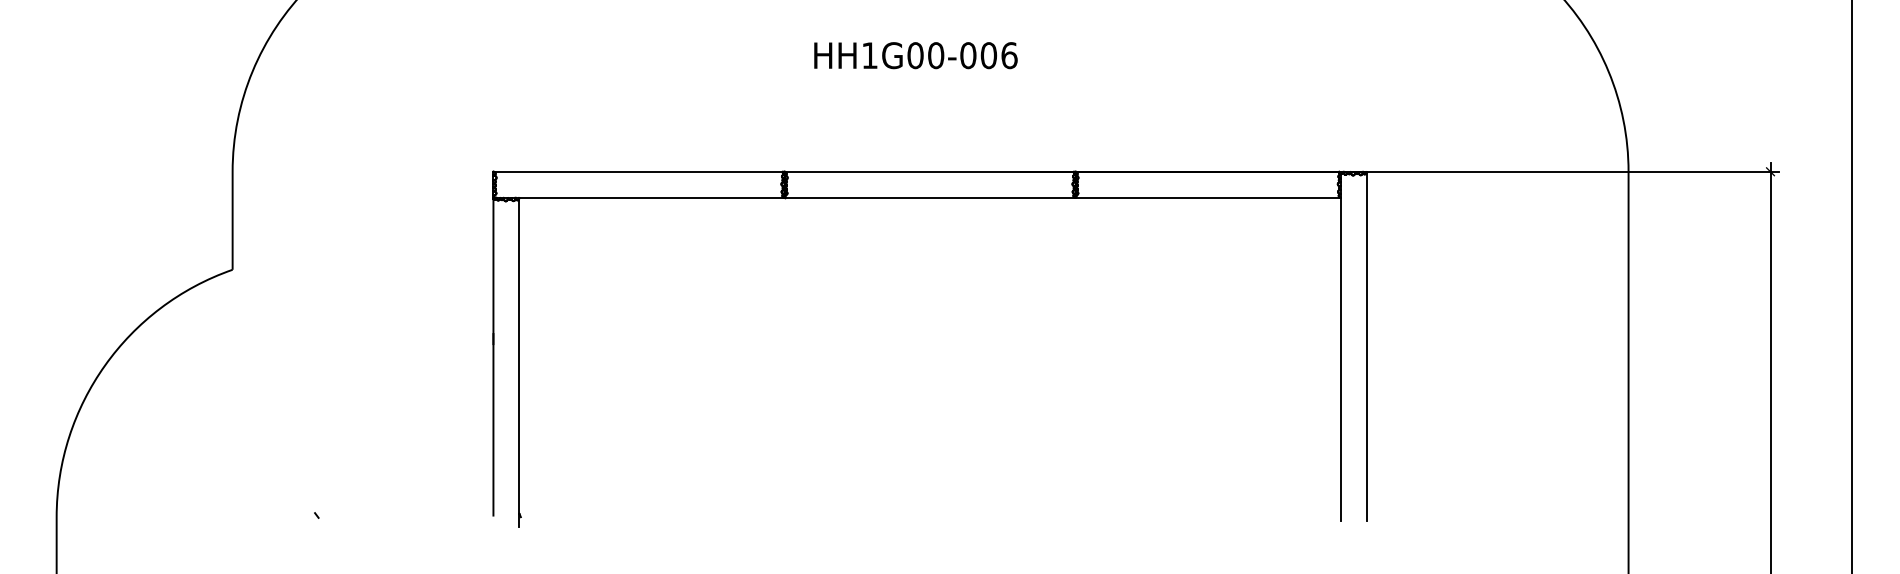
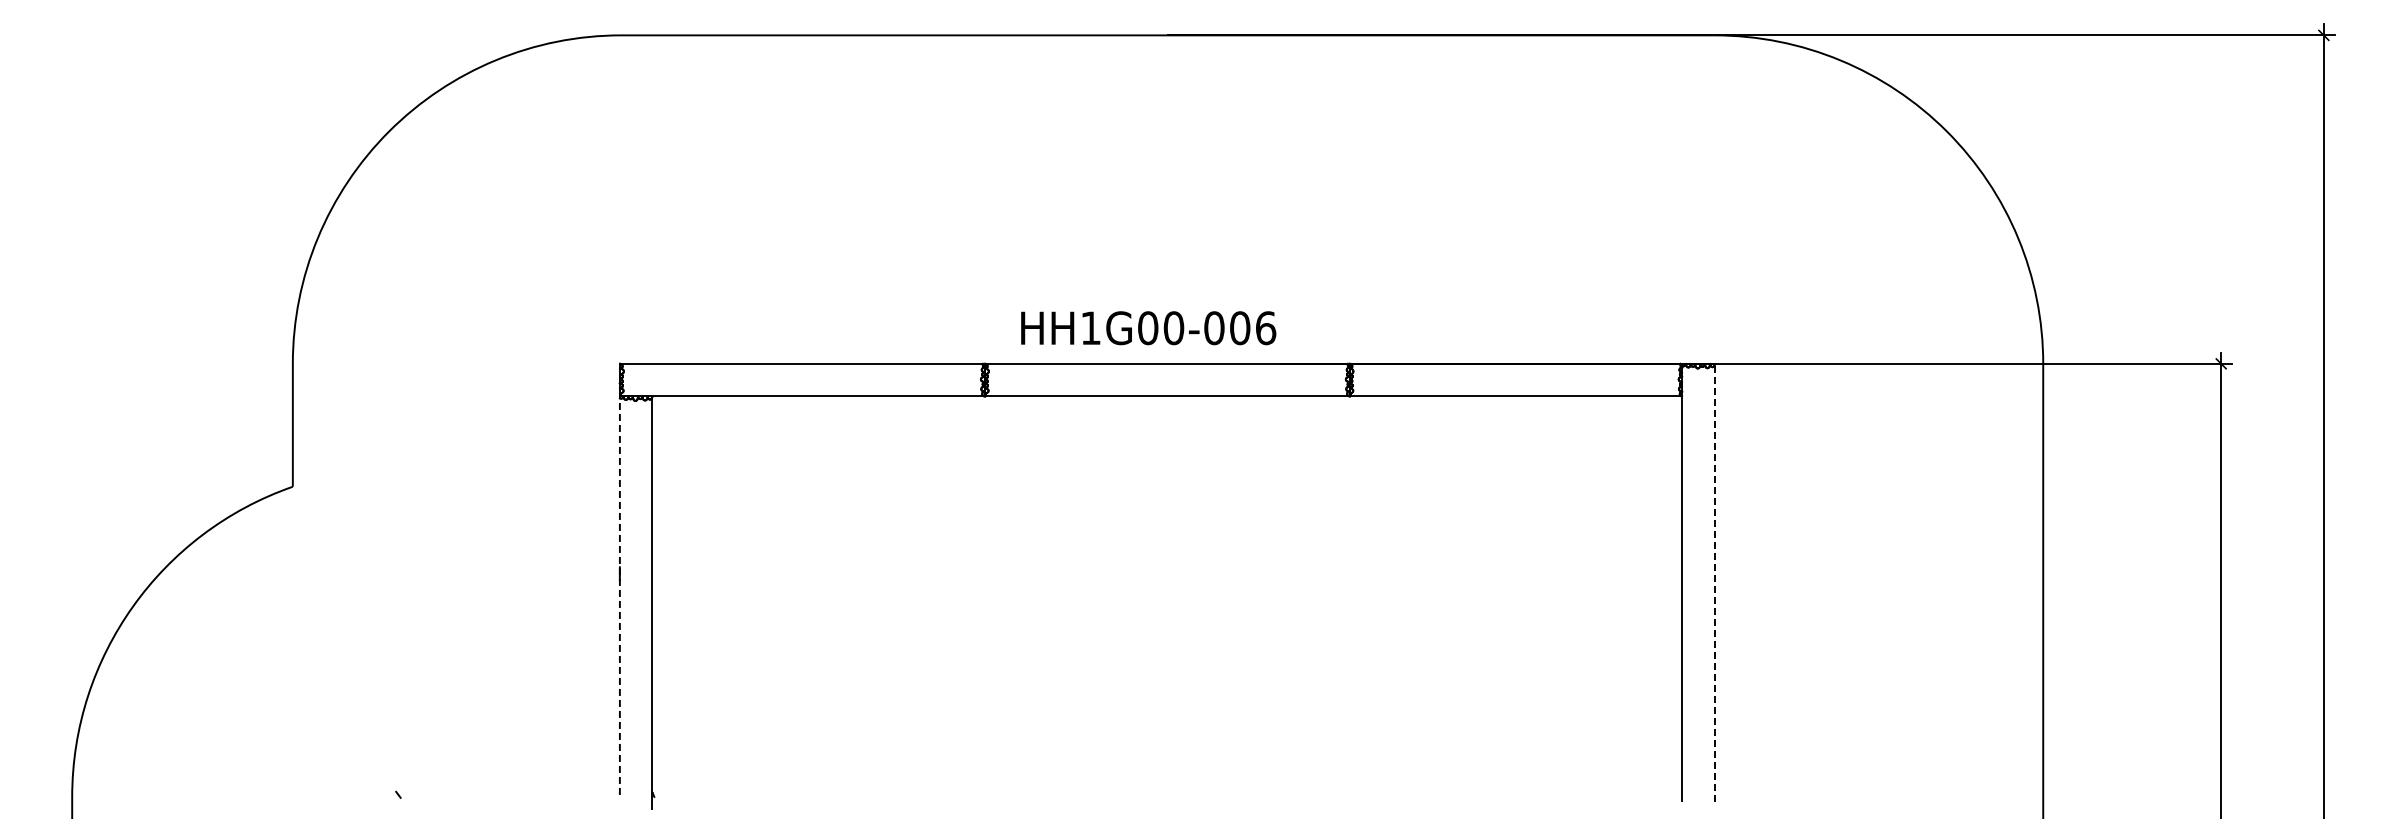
text: (915, 55) -> (1148, 328), moved
line: (1366, 346) -> (1714, 582), solid -> dashed
line: (493, 357) -> (619, 596), solid -> dashed

